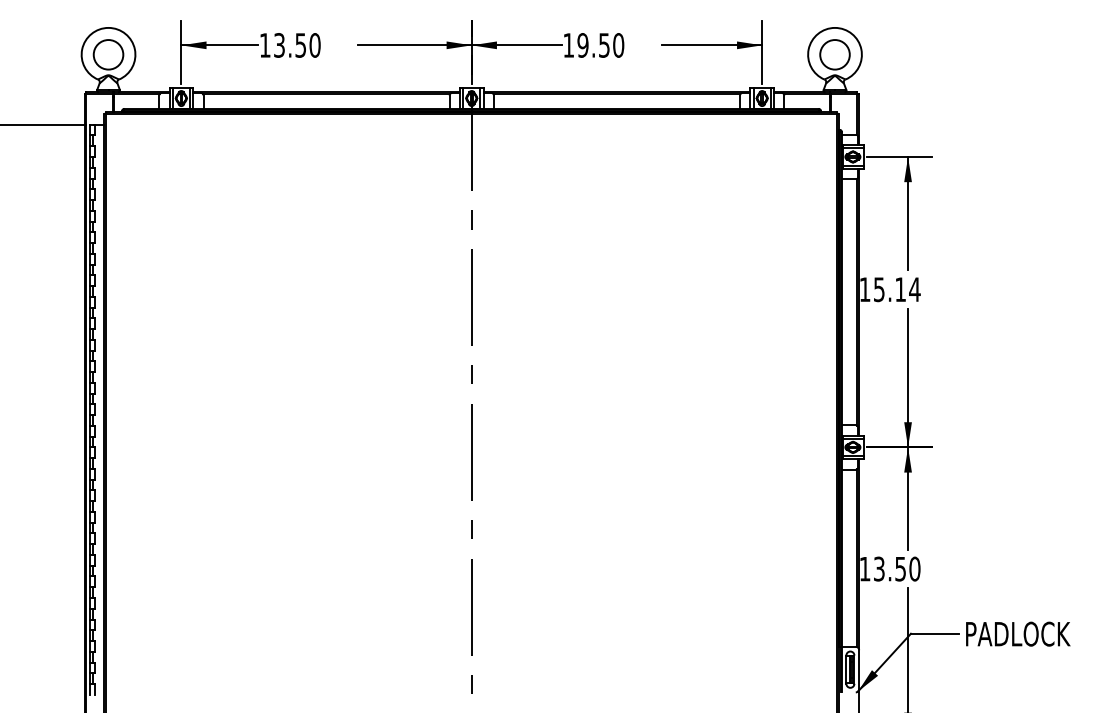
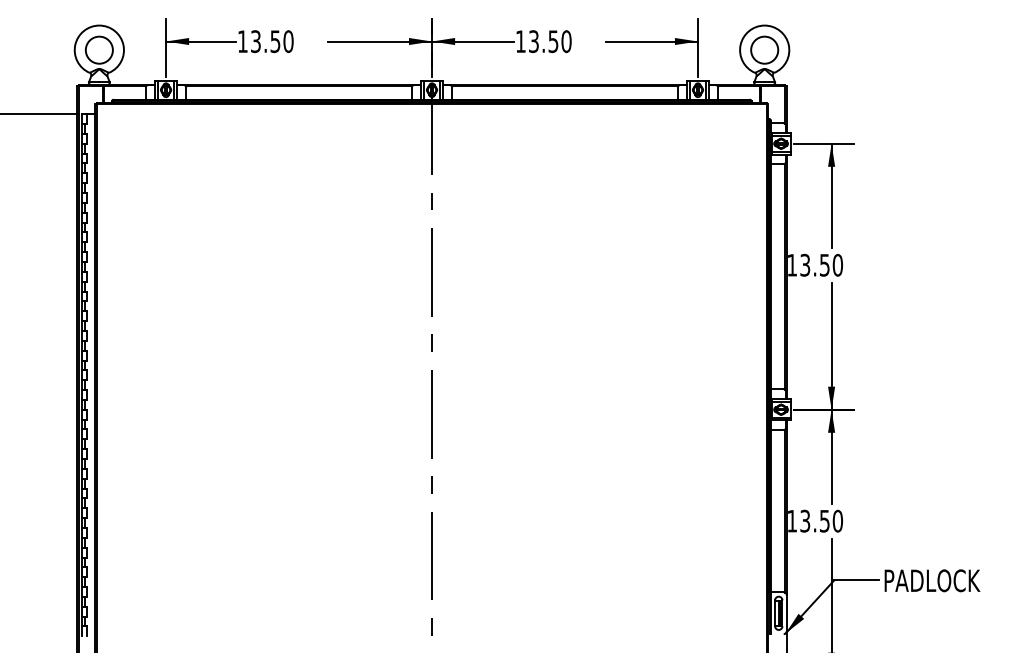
text: (582, 45) -> (533, 41), 19.50 -> 13.50
text: (897, 288) -> (821, 264), 15.14 -> 13.50

